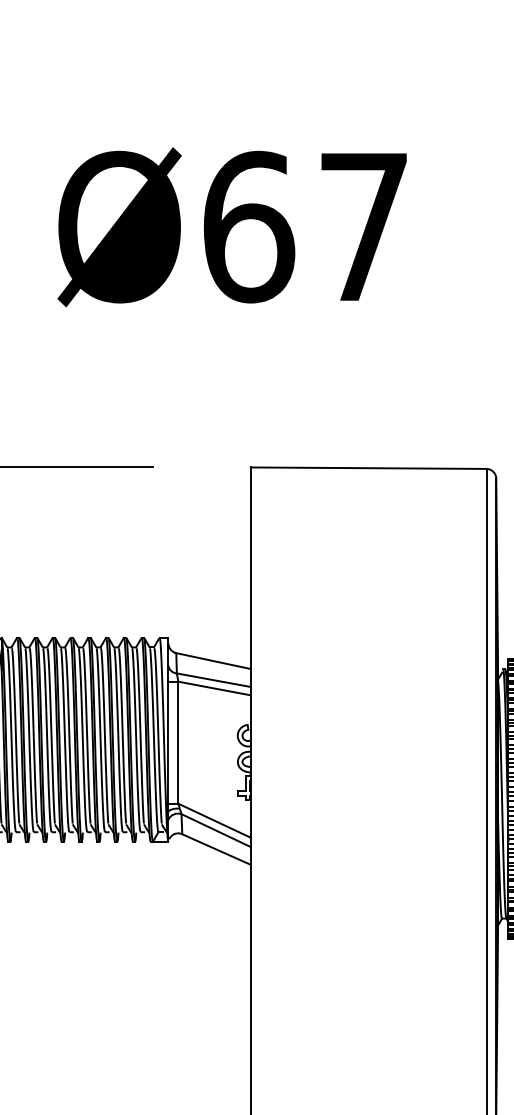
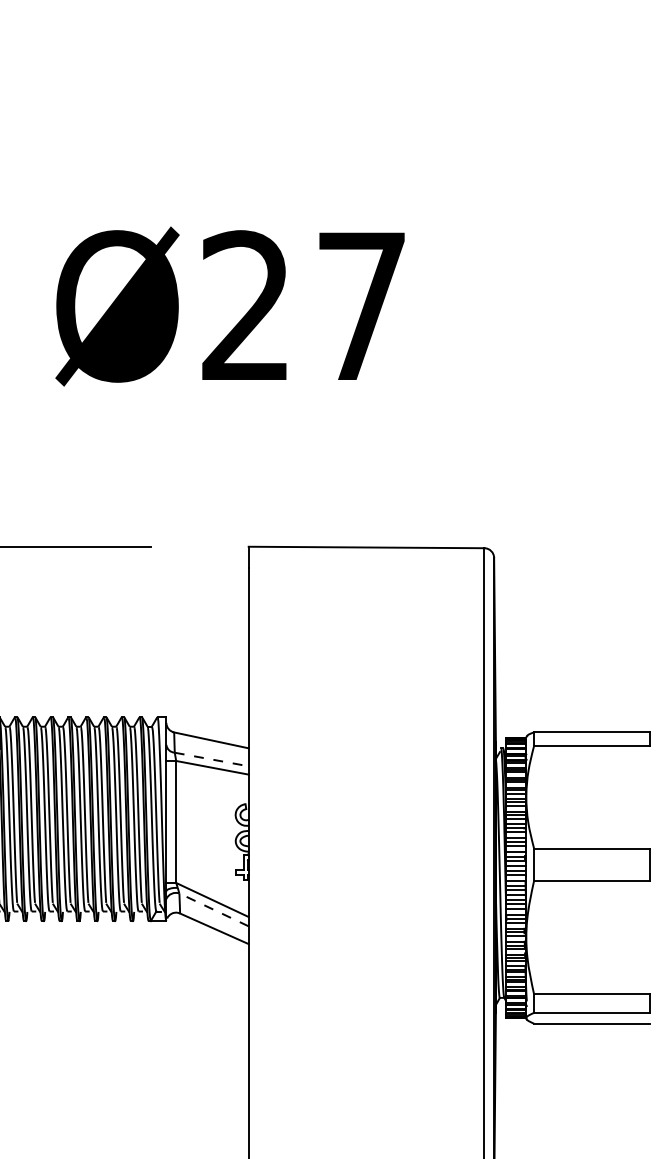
text: (249, 227) -> (247, 306), Ø67 -> Ø27
line: (213, 680) -> (211, 759), solid -> dashed
line: (215, 830) -> (213, 909), solid -> dashed

